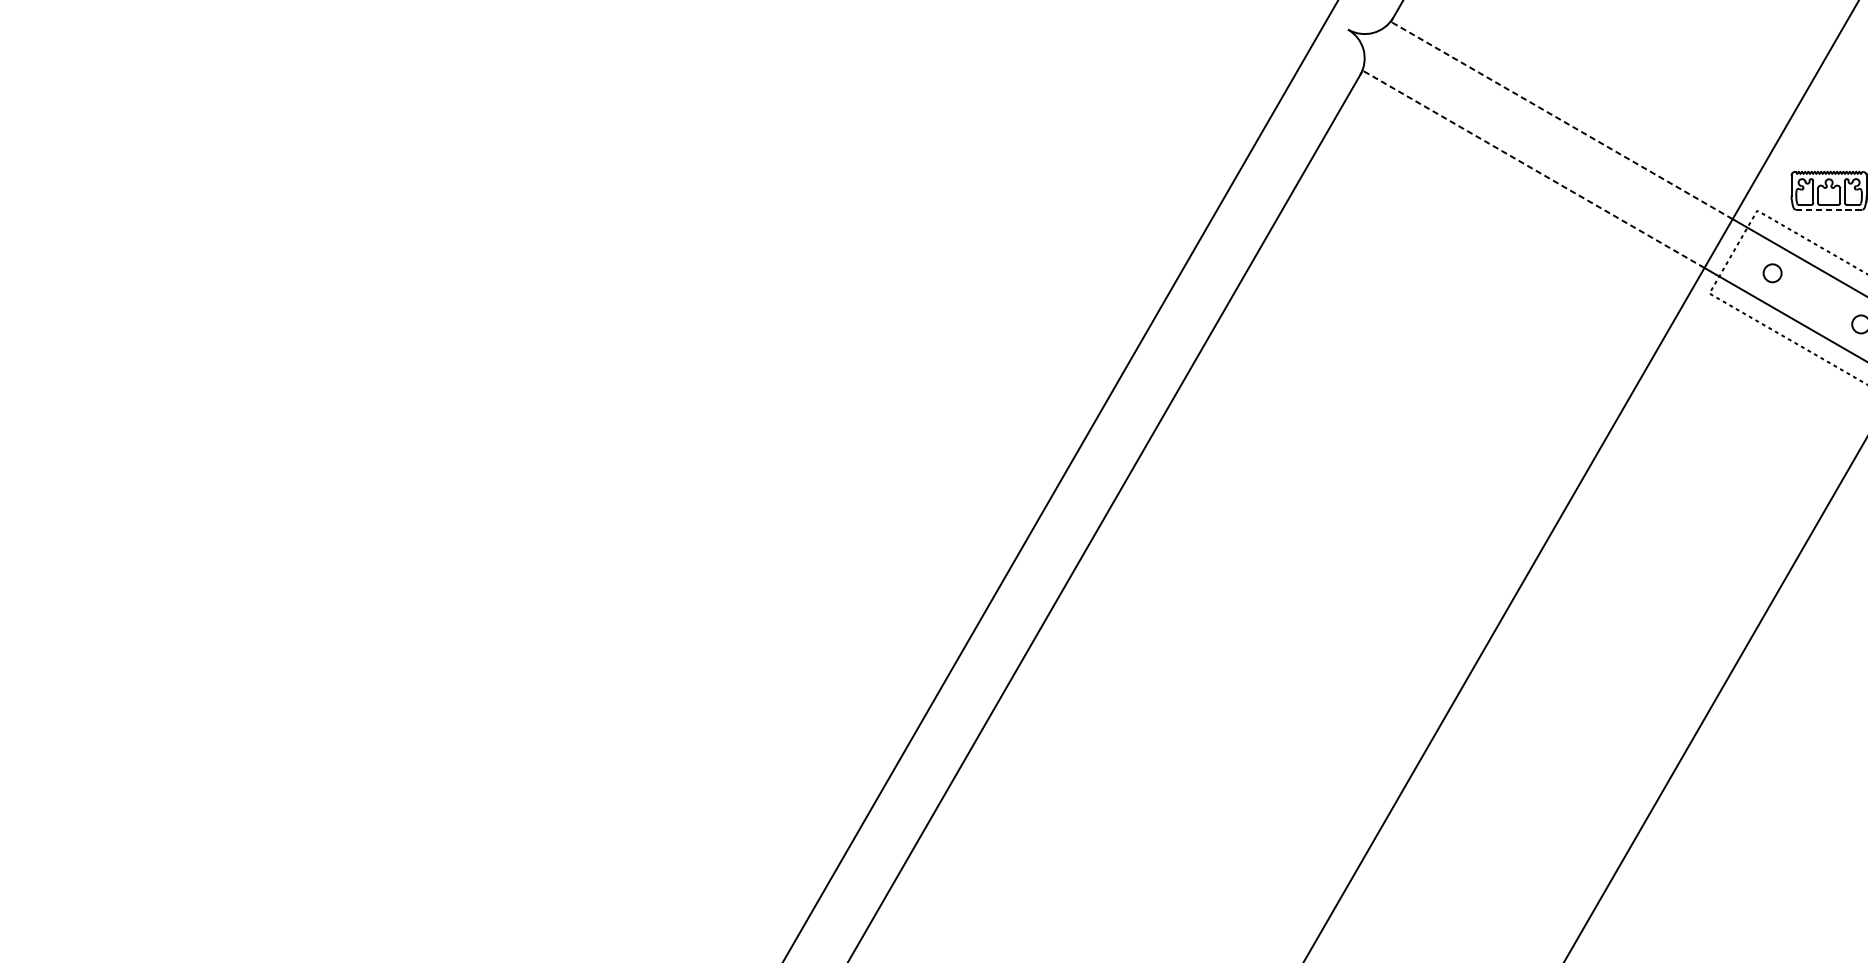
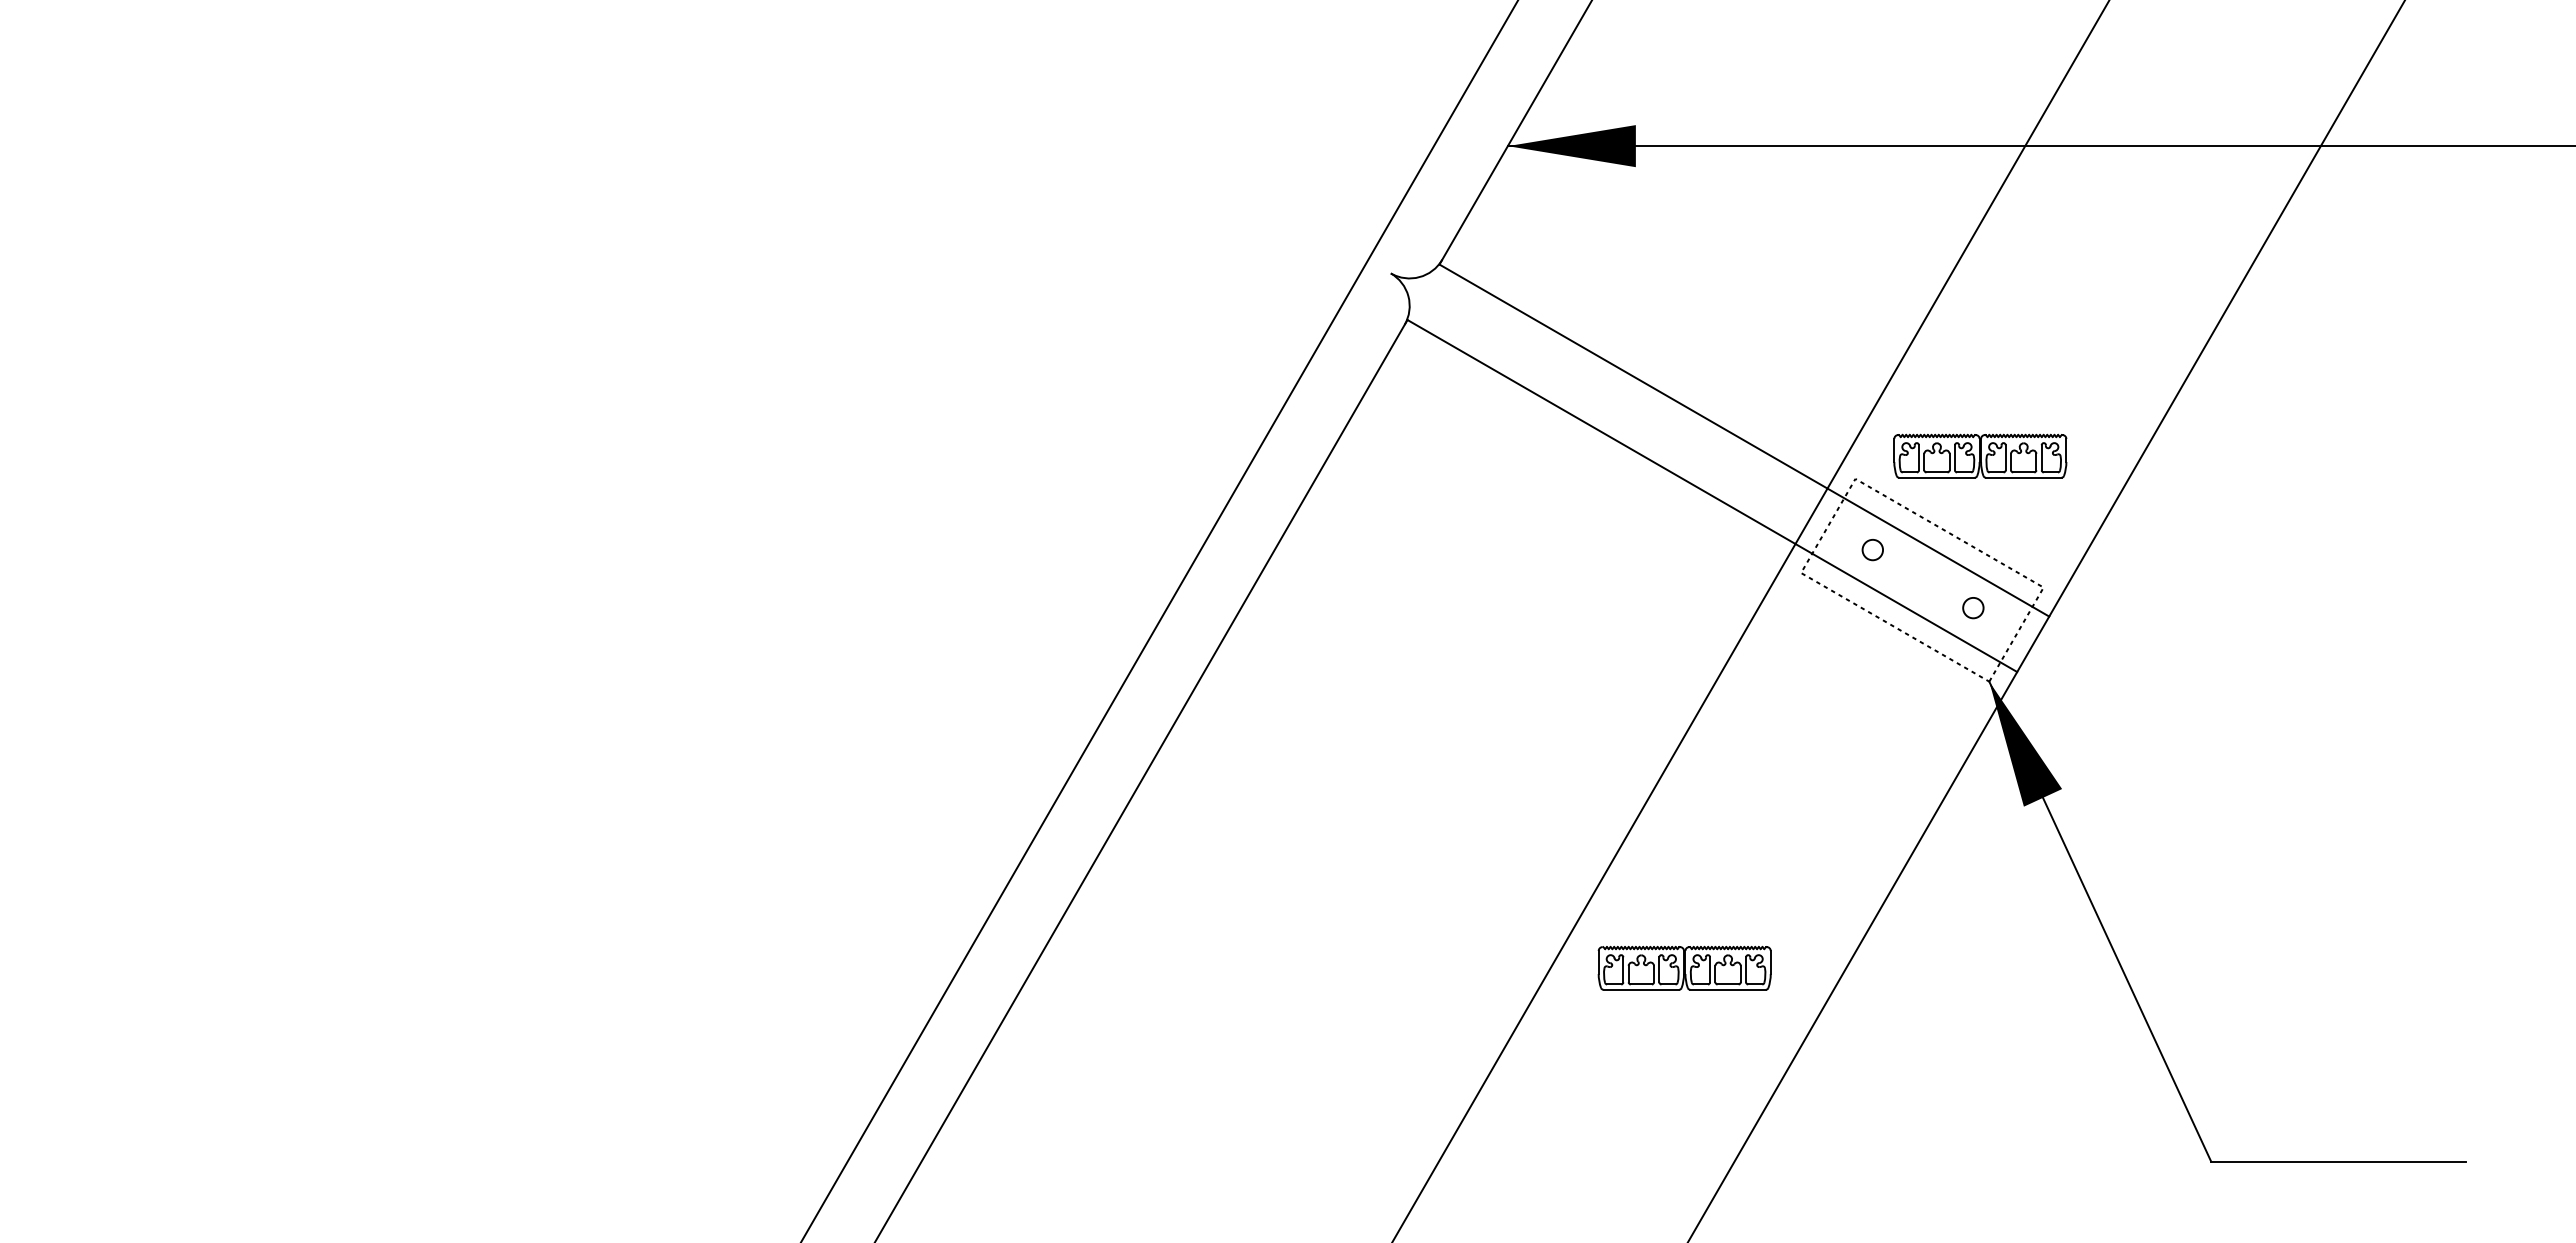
line: (1561, 120) -> (1633, 376), dashed -> solid
line: (1533, 168) -> (1601, 431), dashed -> solid
line: (1828, 209) -> (1936, 477), dashed -> solid
part: (1606, 641) -> (1684, 968), added

